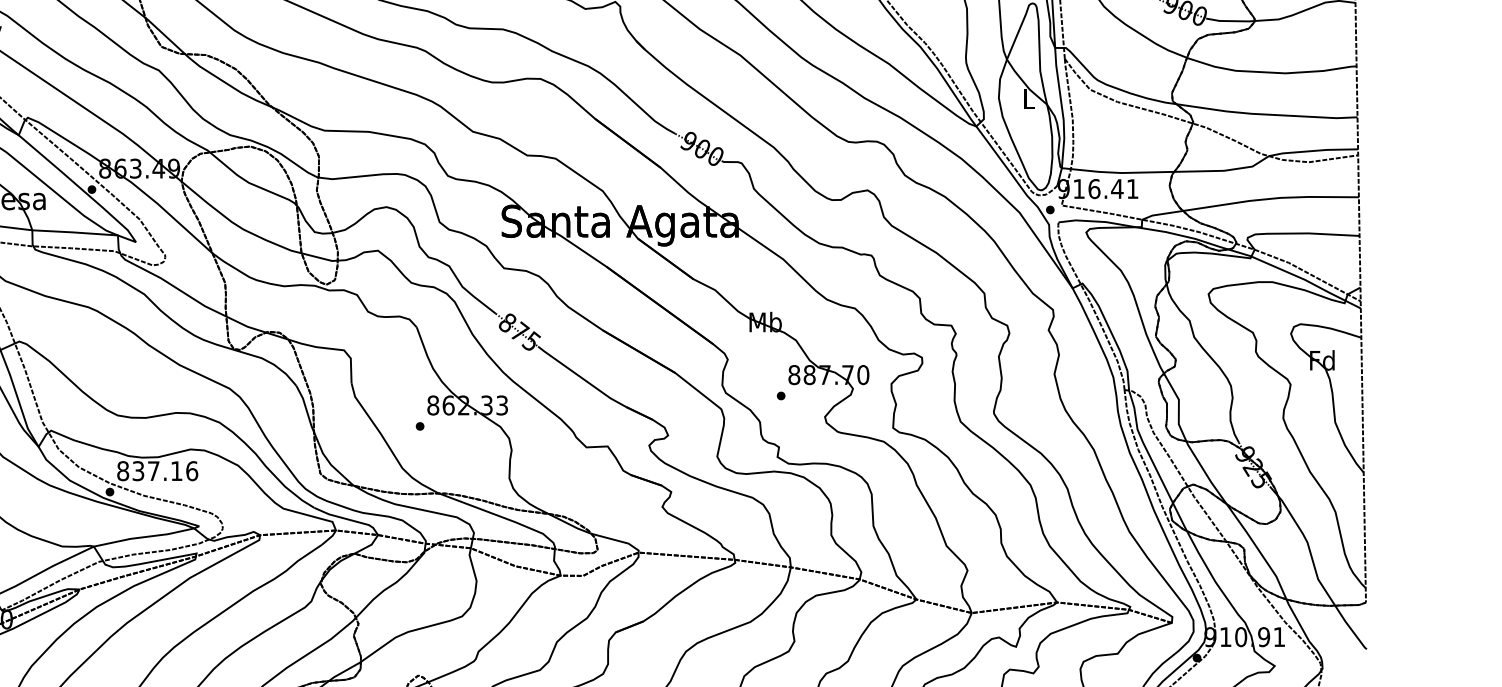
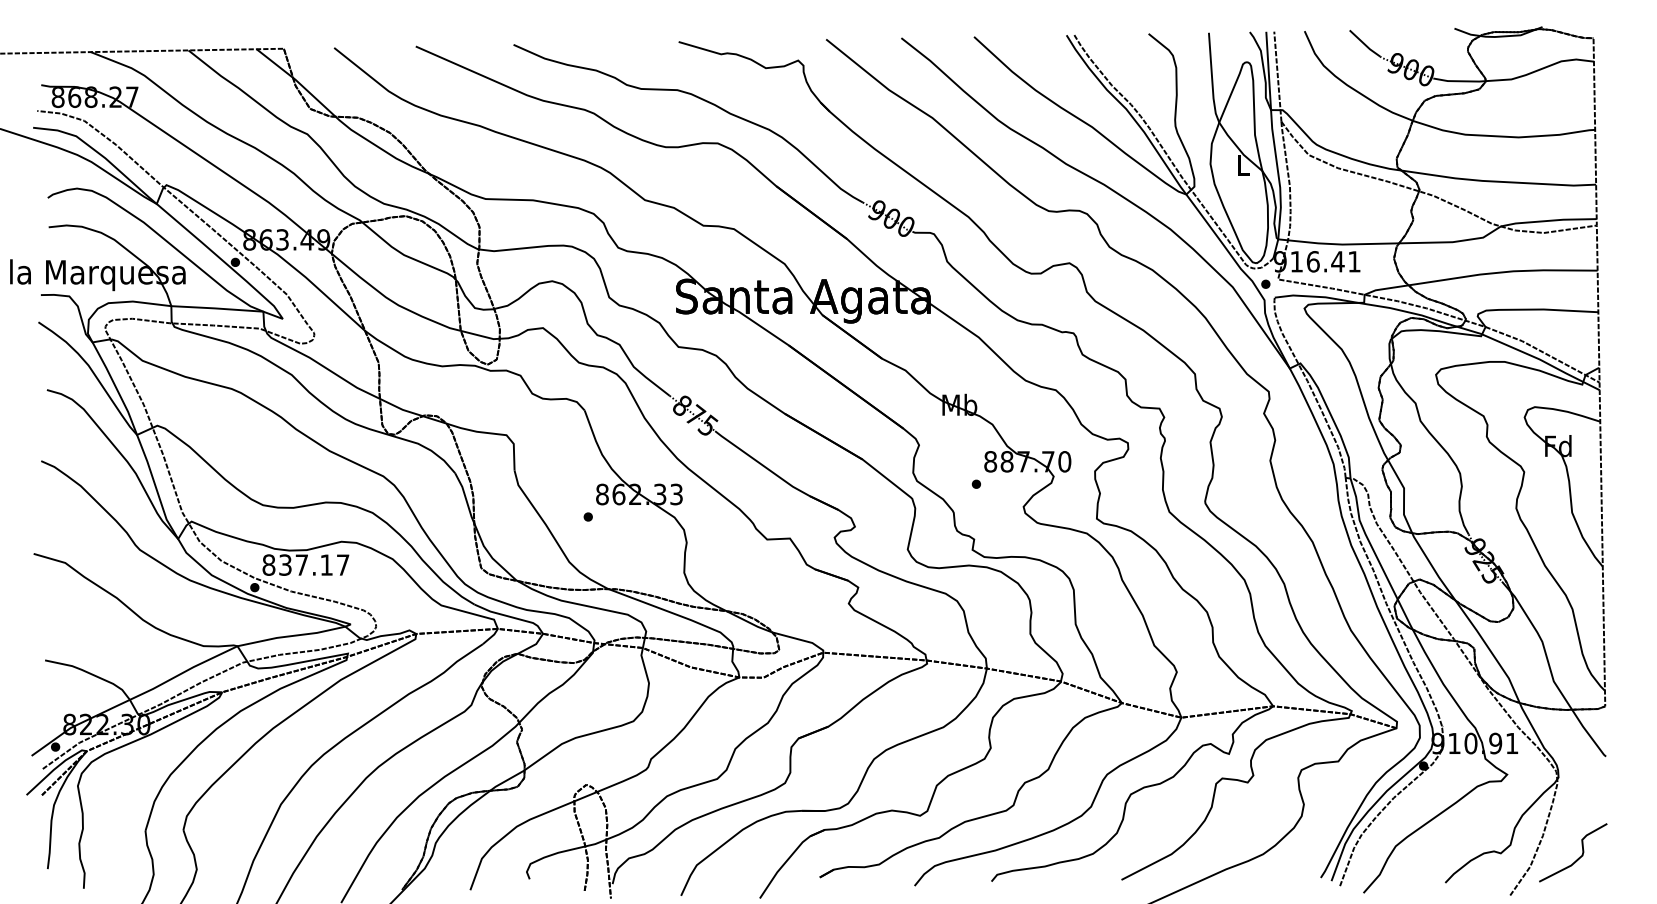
text: (191, 470) -> (342, 564), 837.16 -> 837.17

